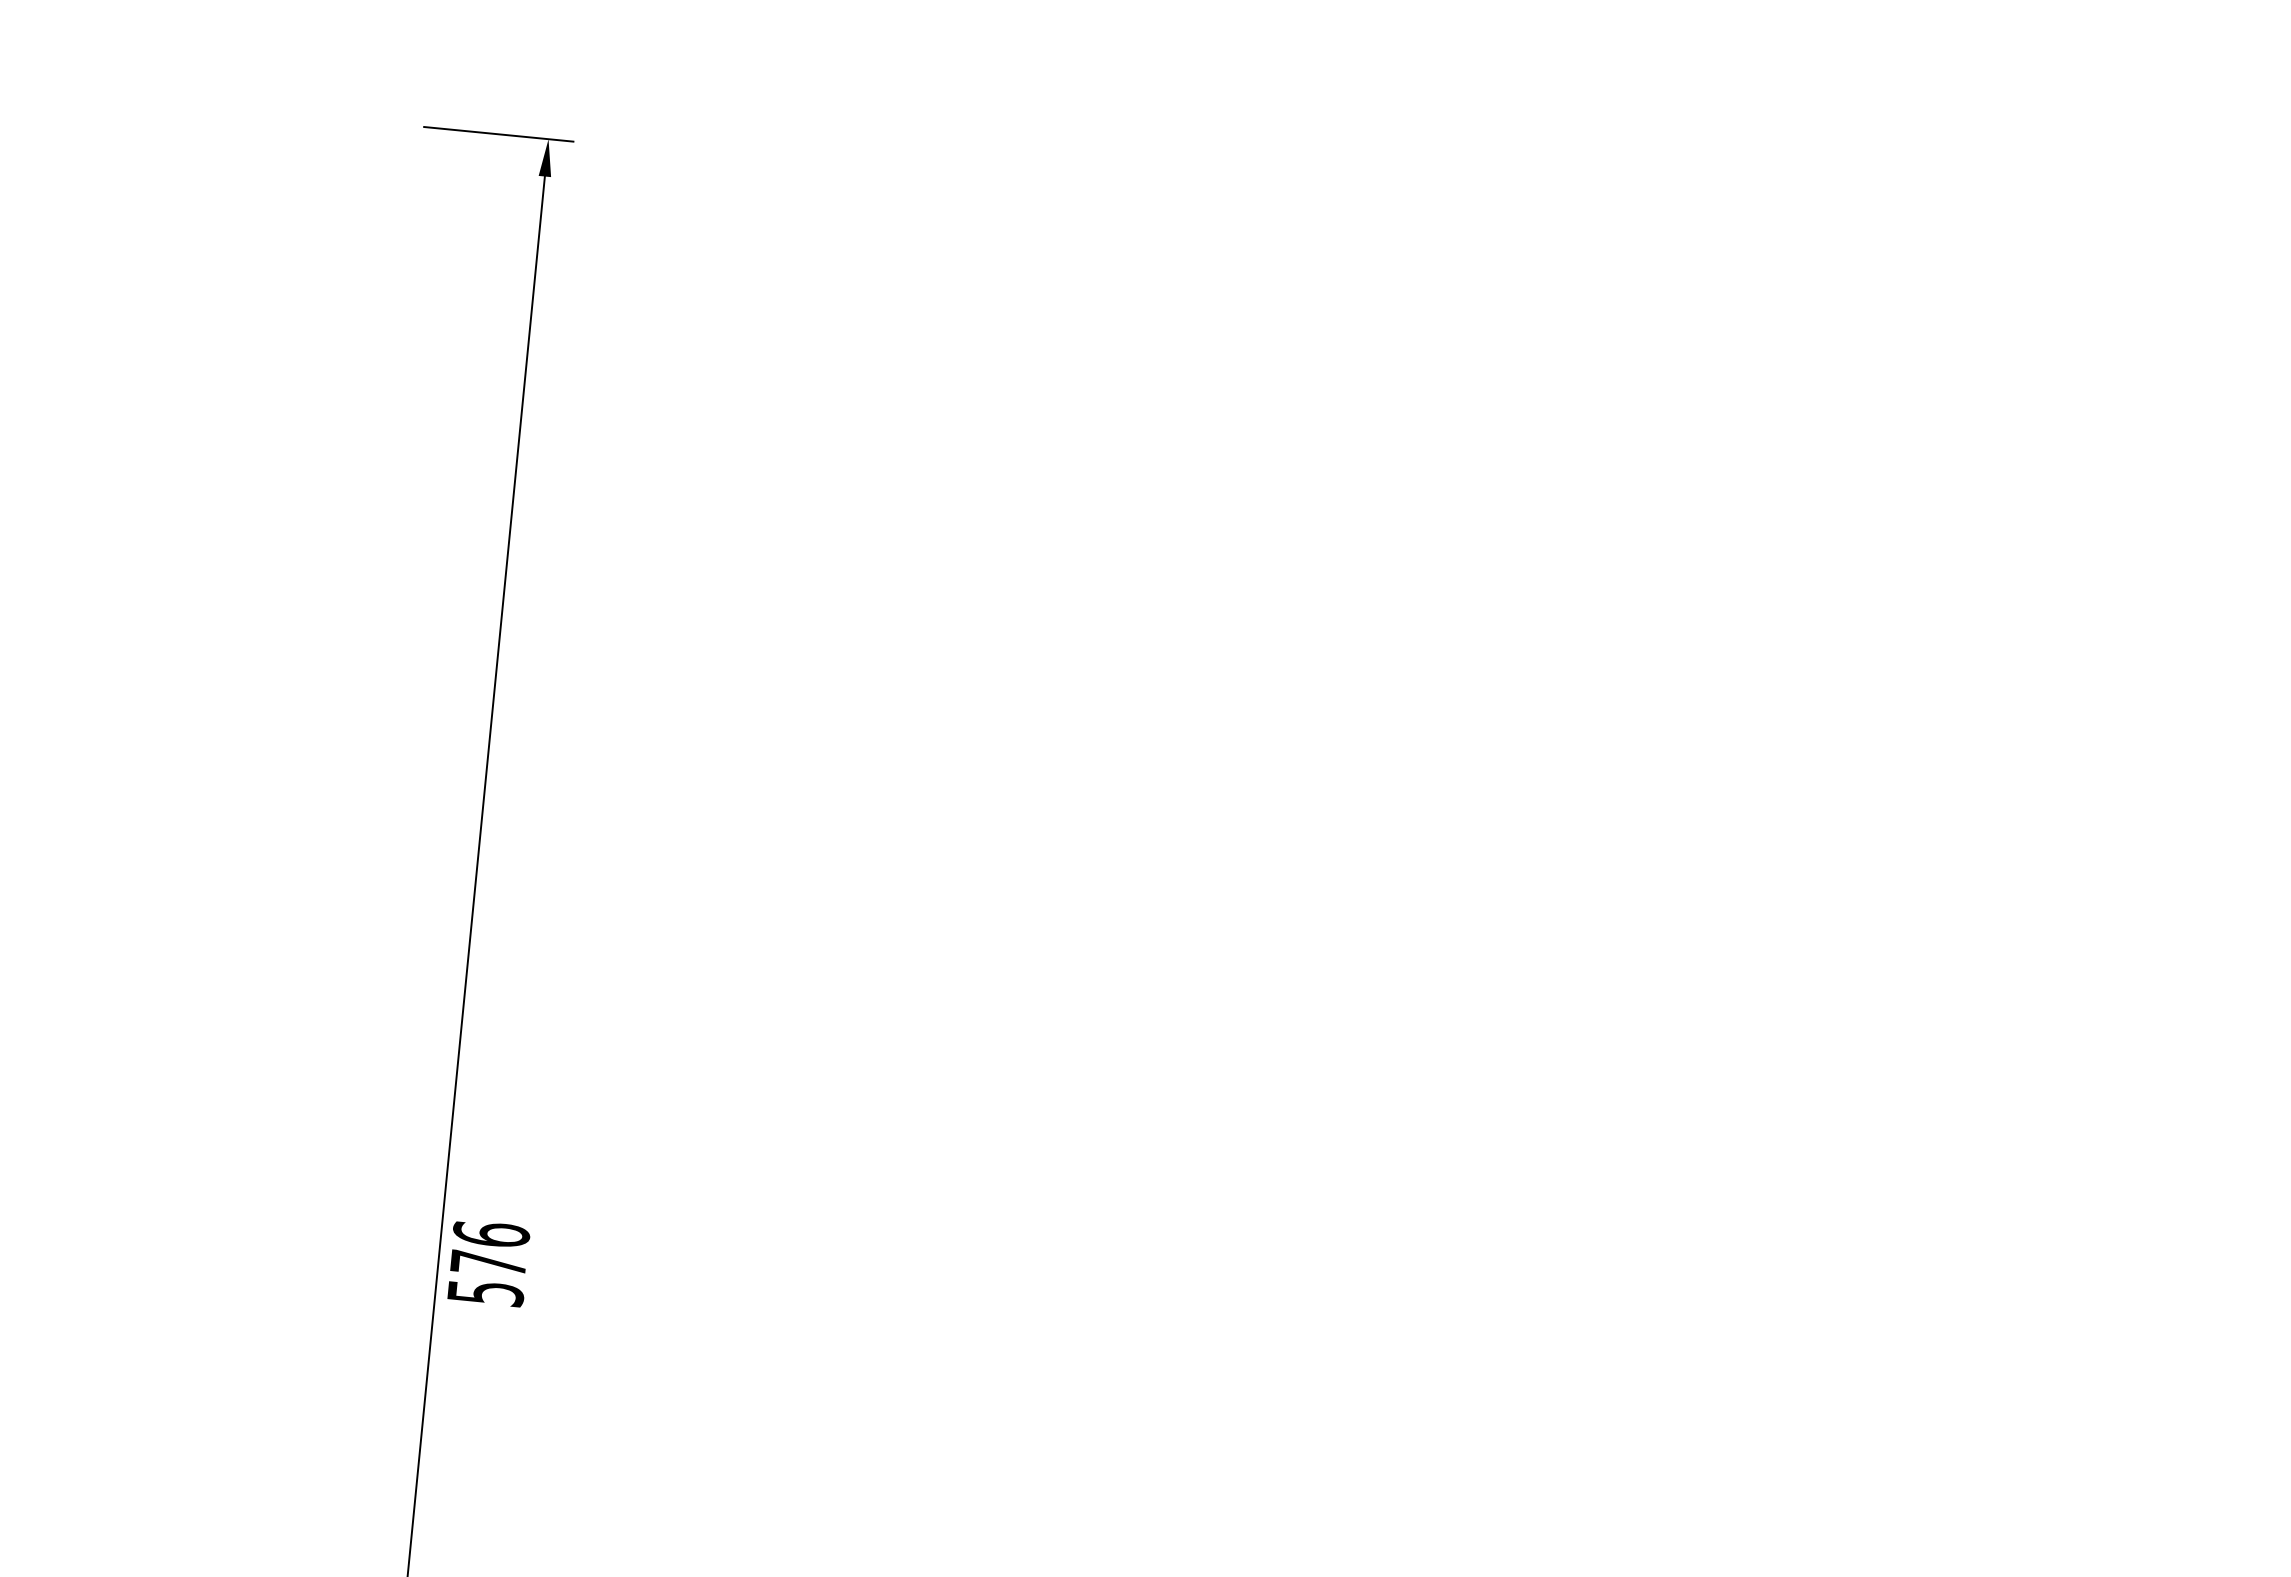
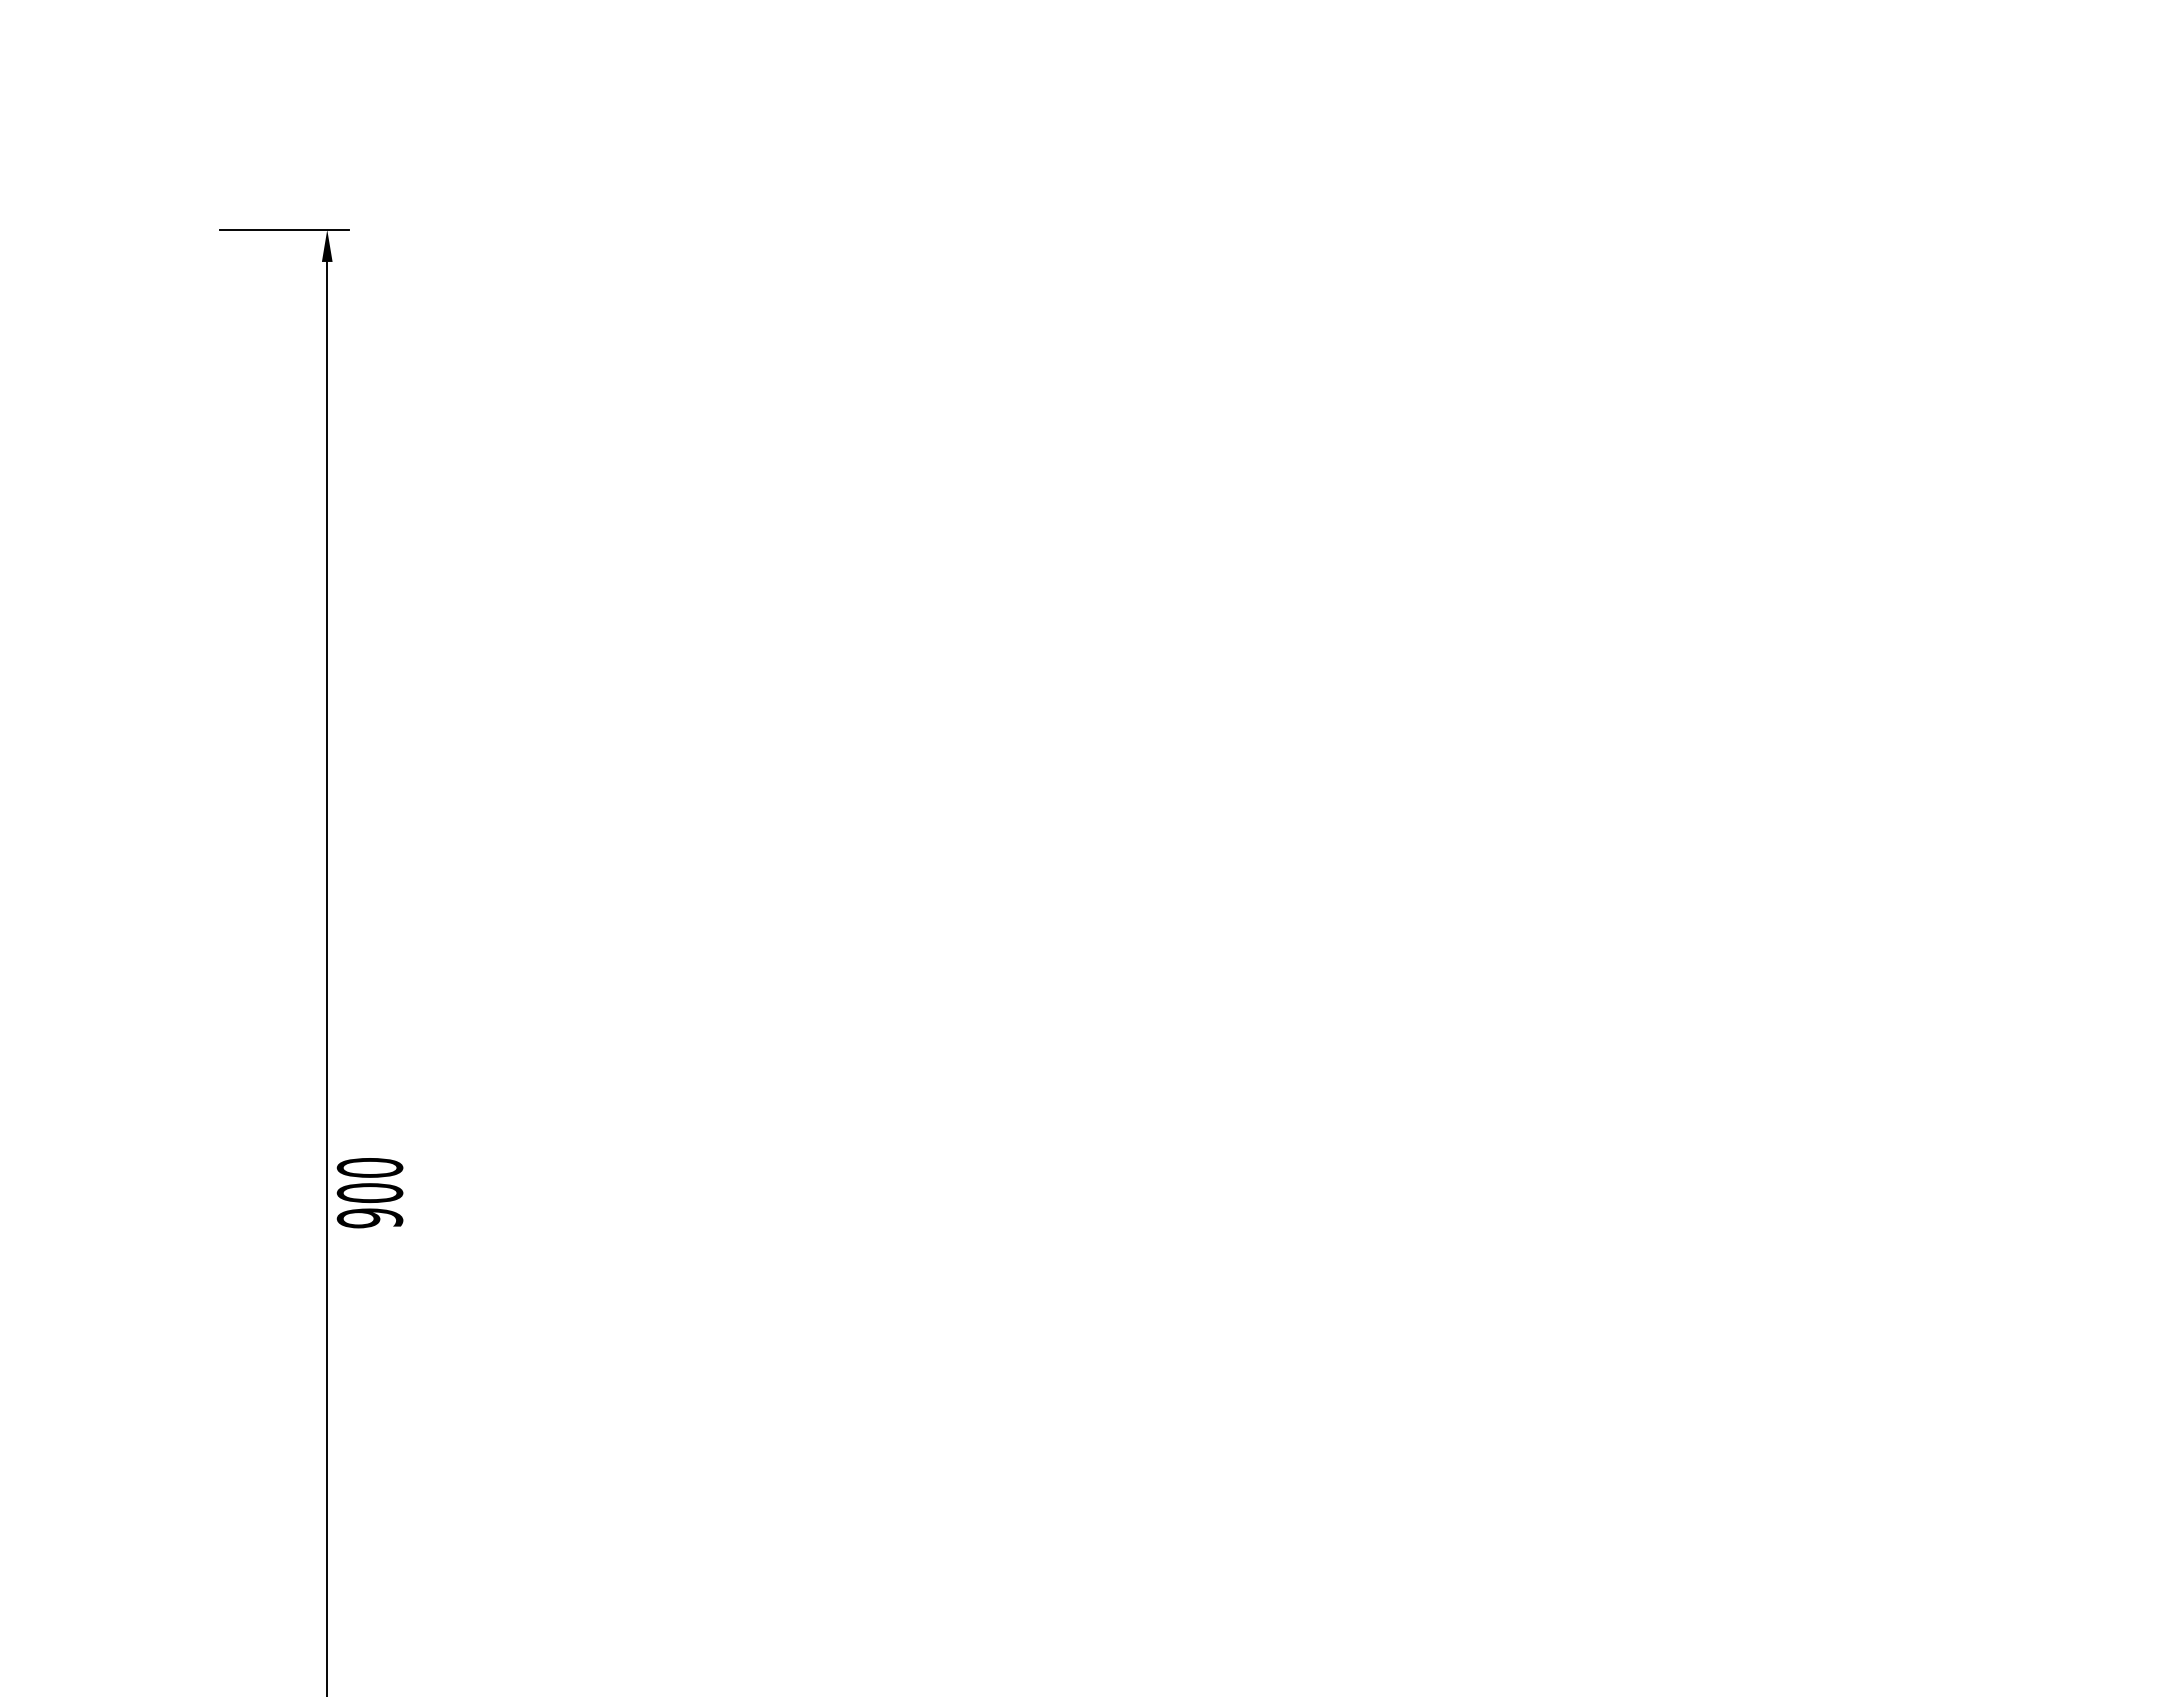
text: (487, 1262) -> (369, 1192), 576 -> 900

